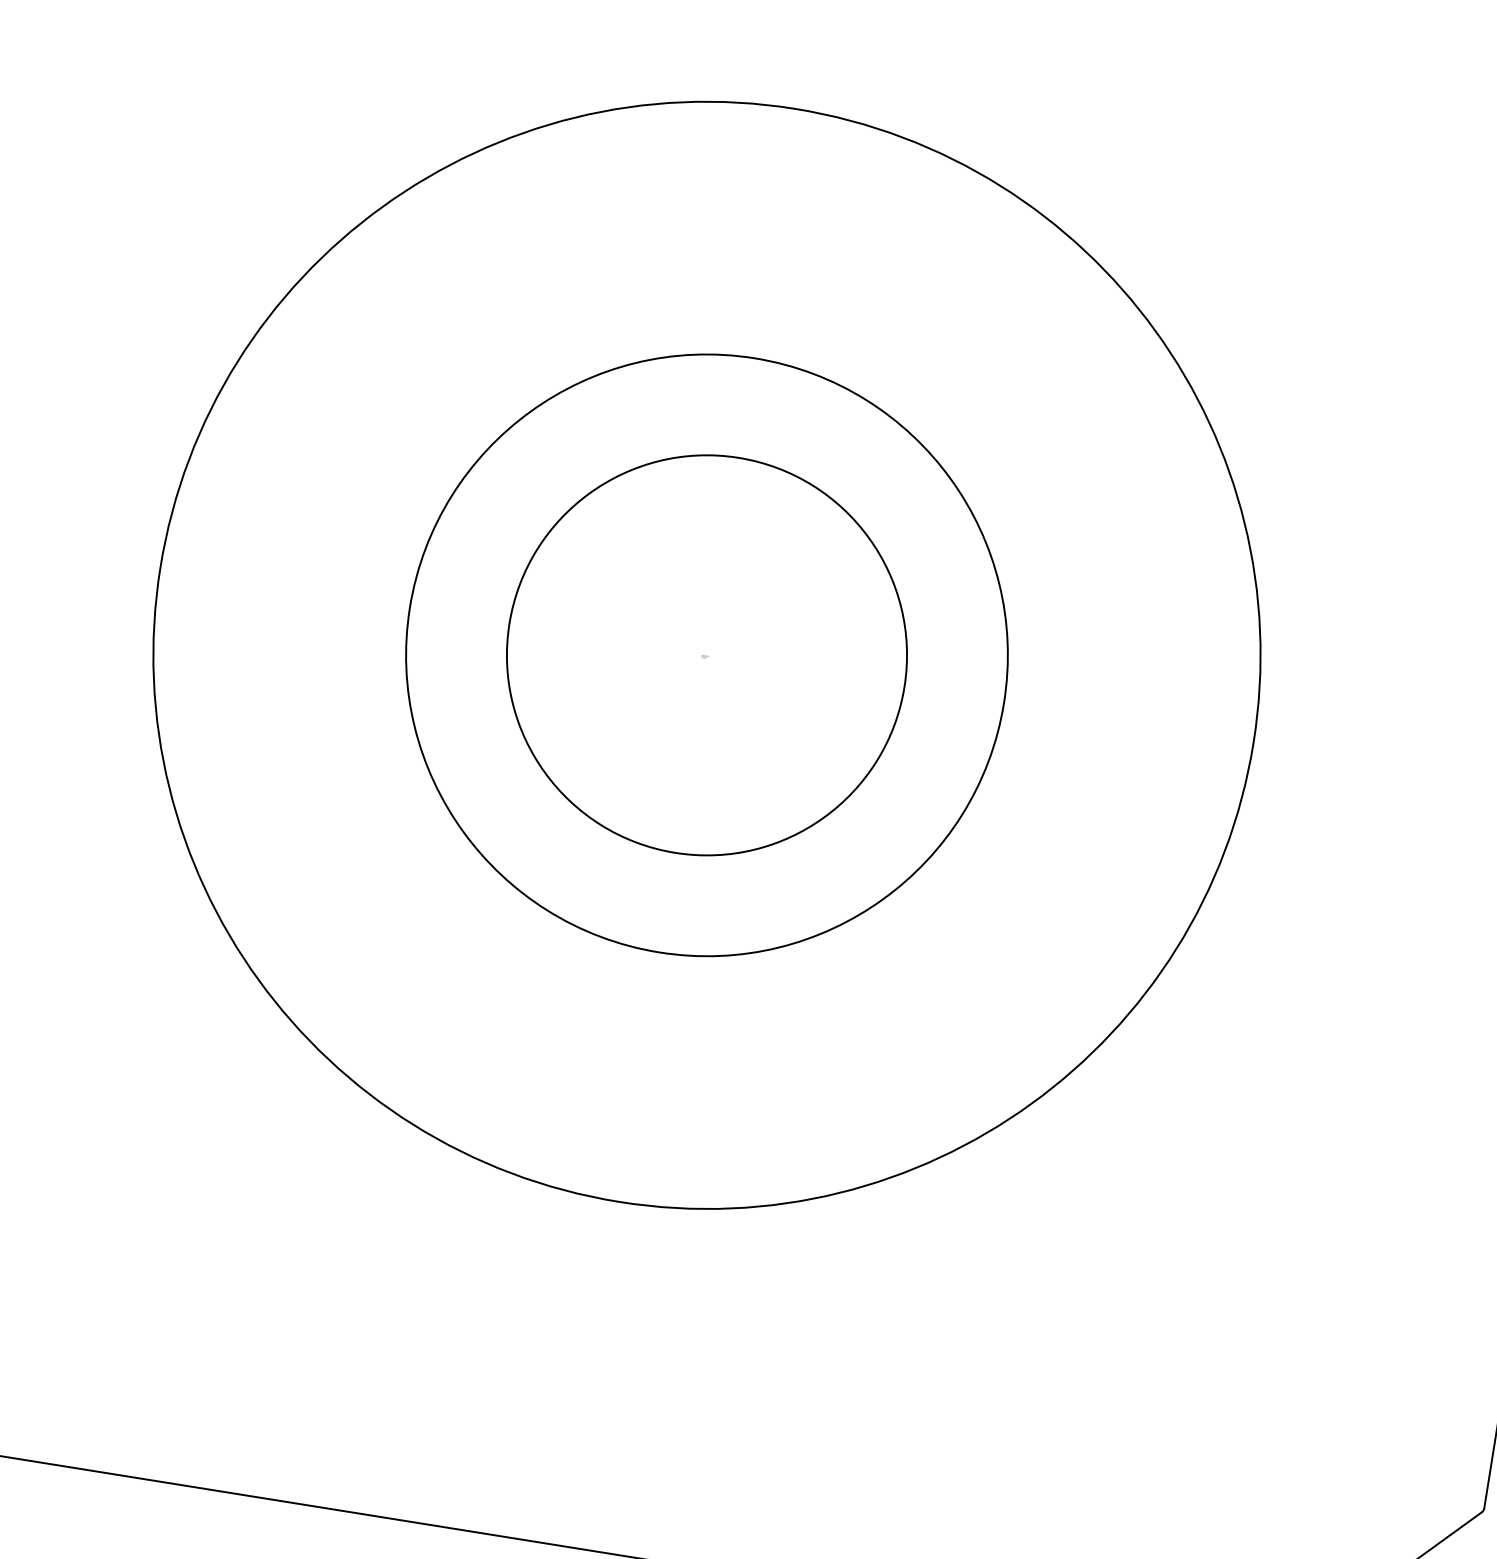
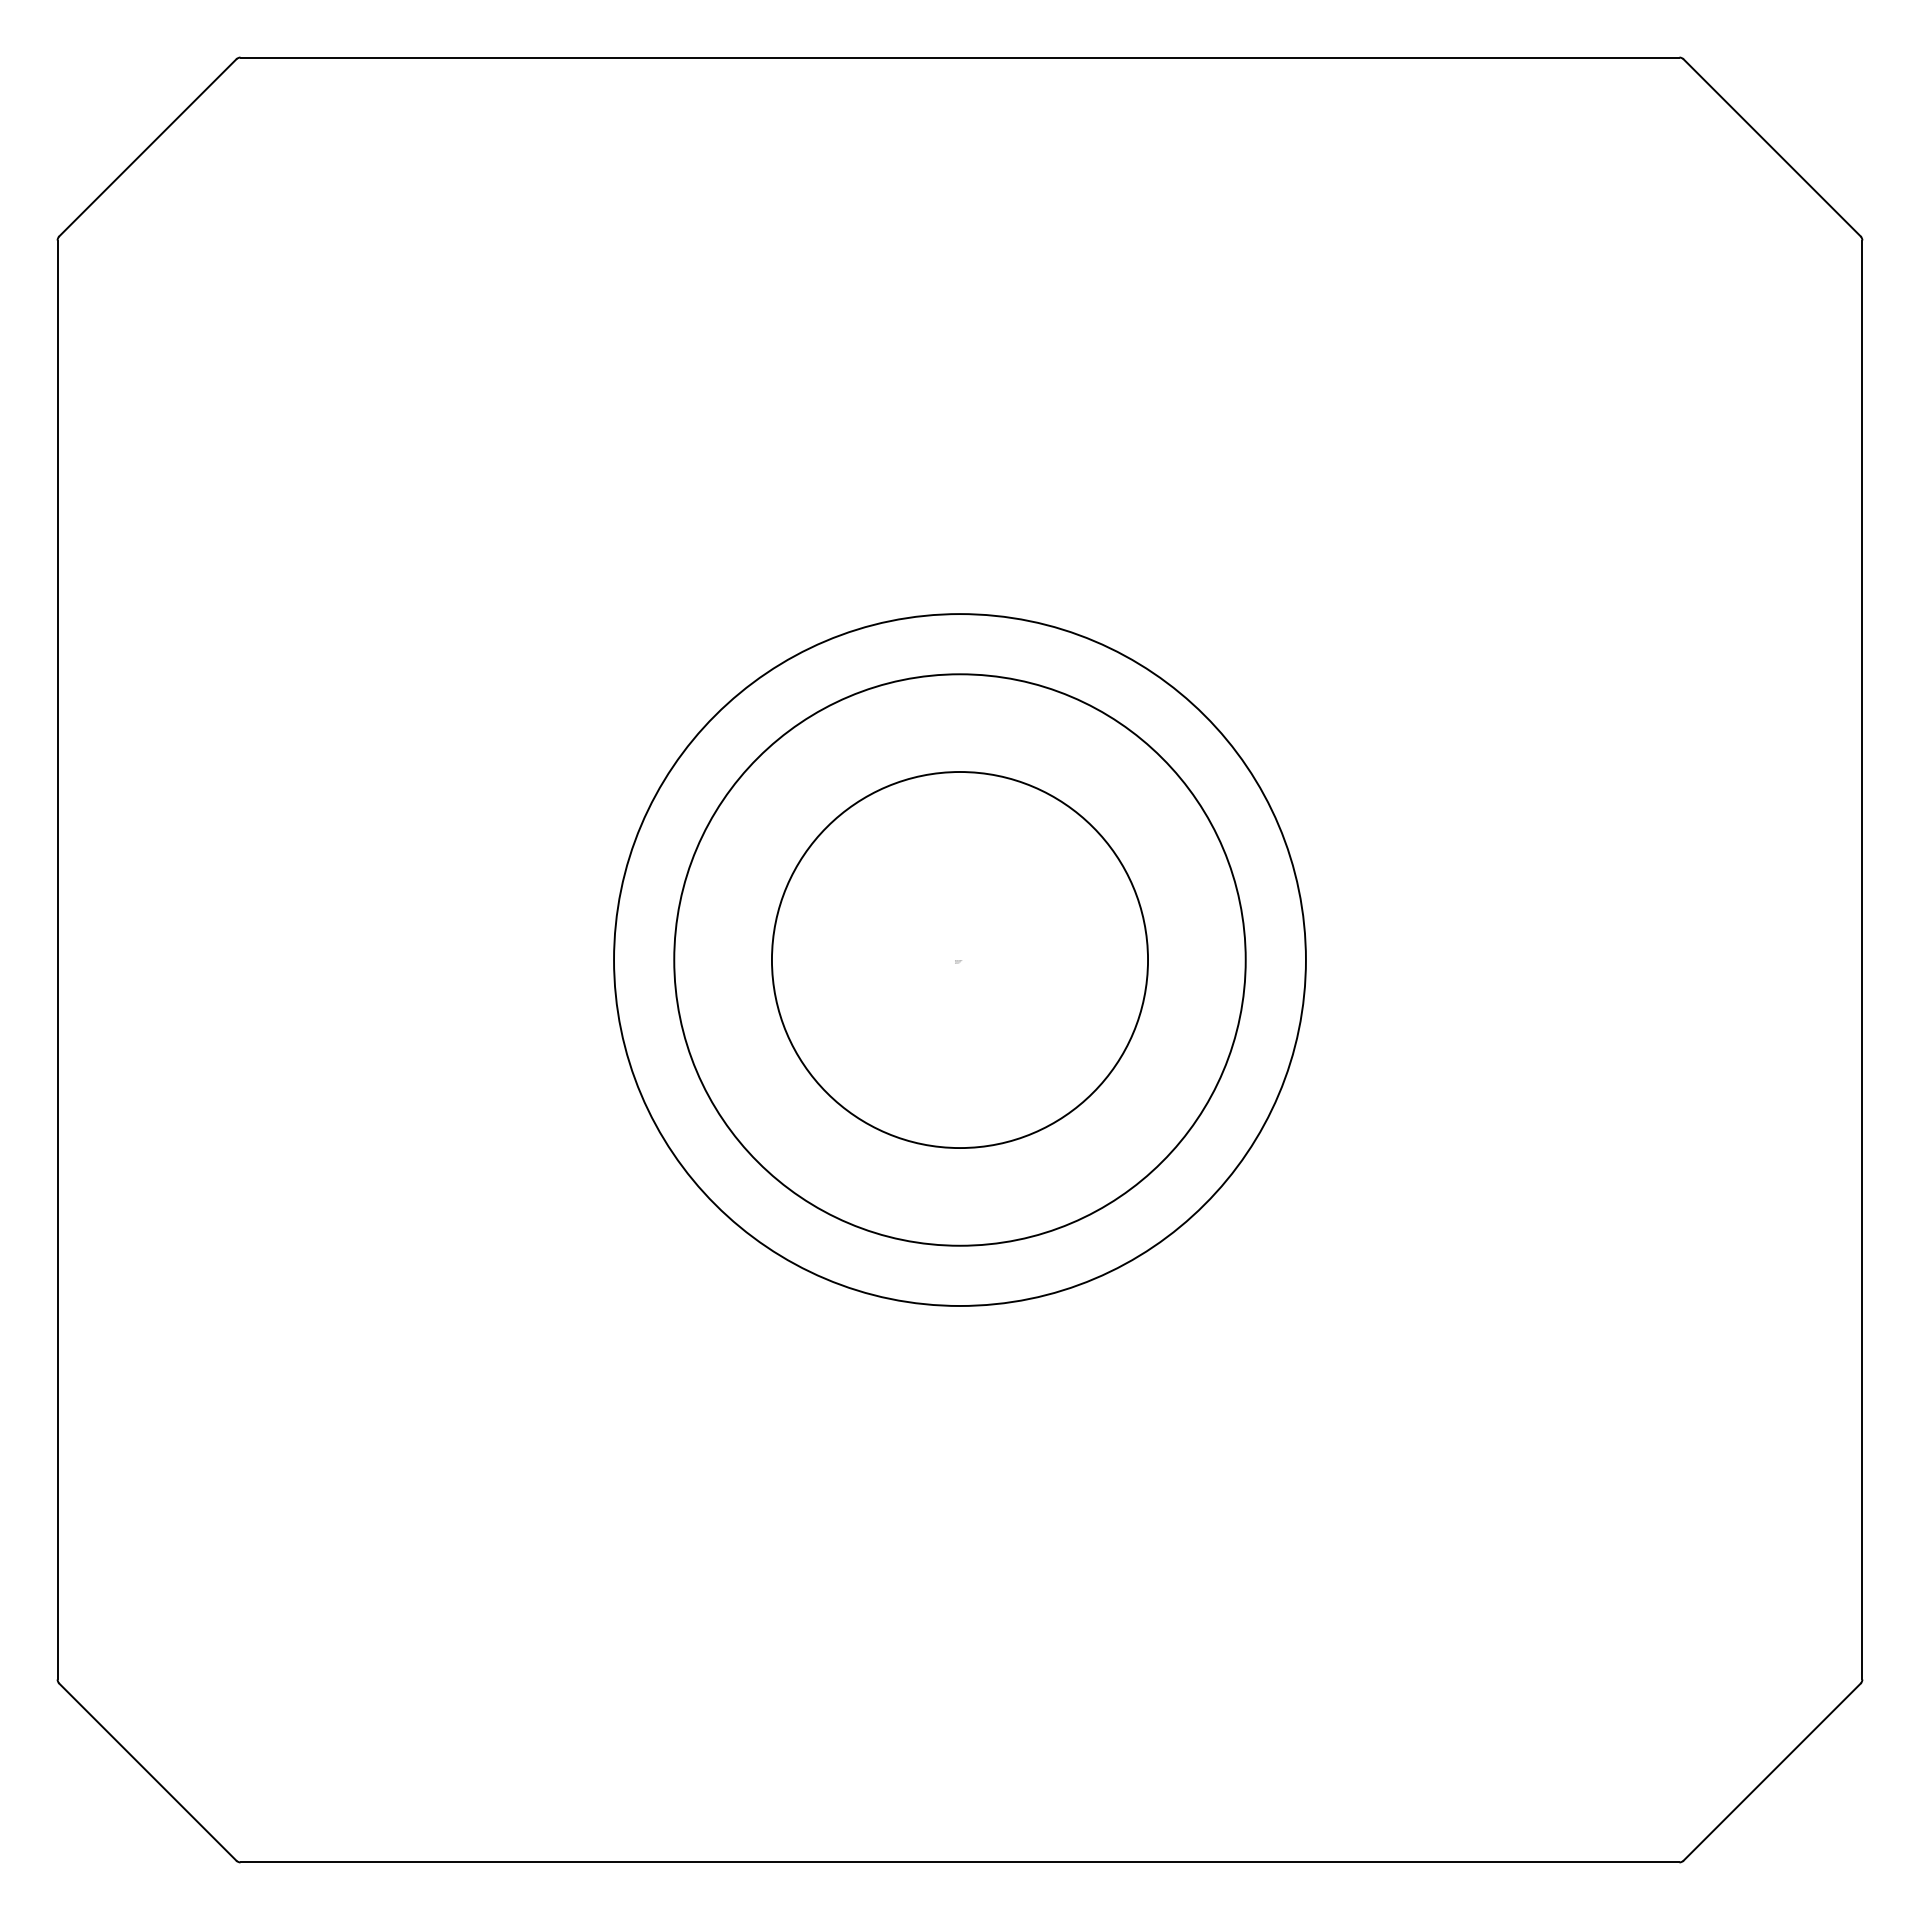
circle: (706, 654) -> (959, 959), size x0.62
circle: (706, 654) -> (959, 959), size x1.43
circle: (706, 655) -> (959, 960), size x0.62

